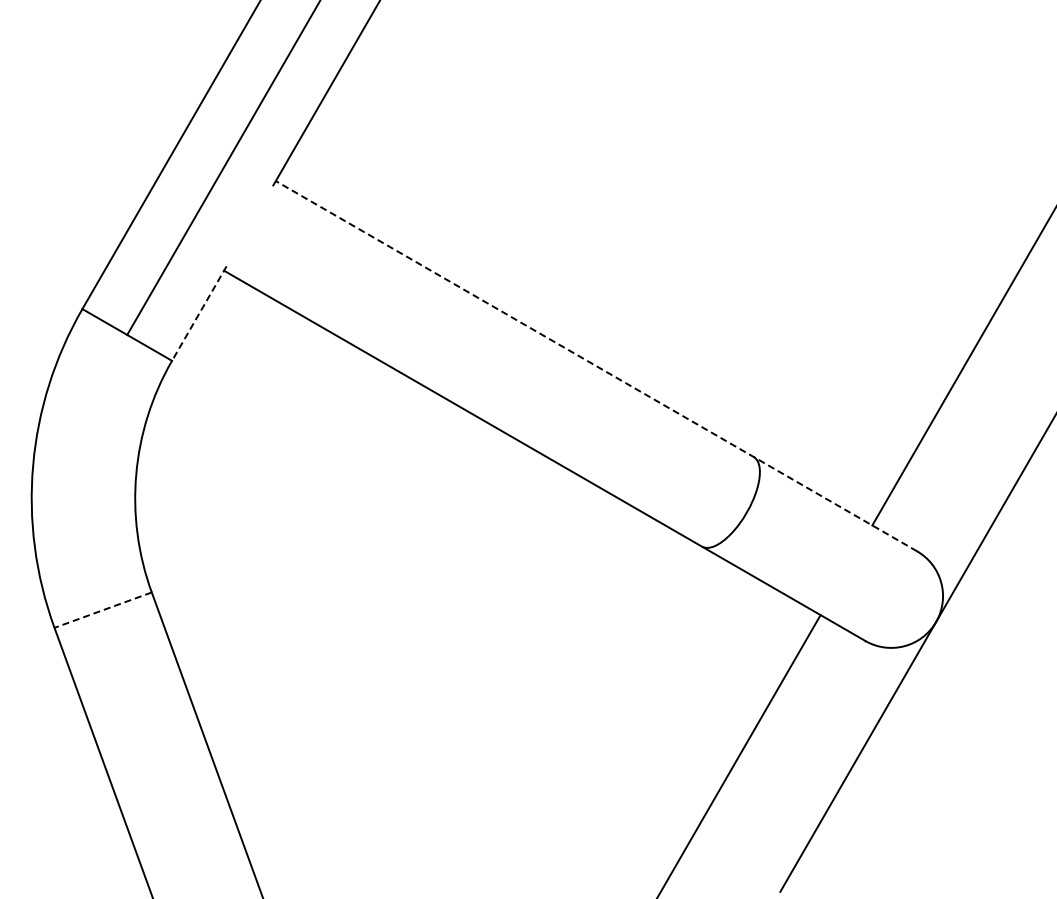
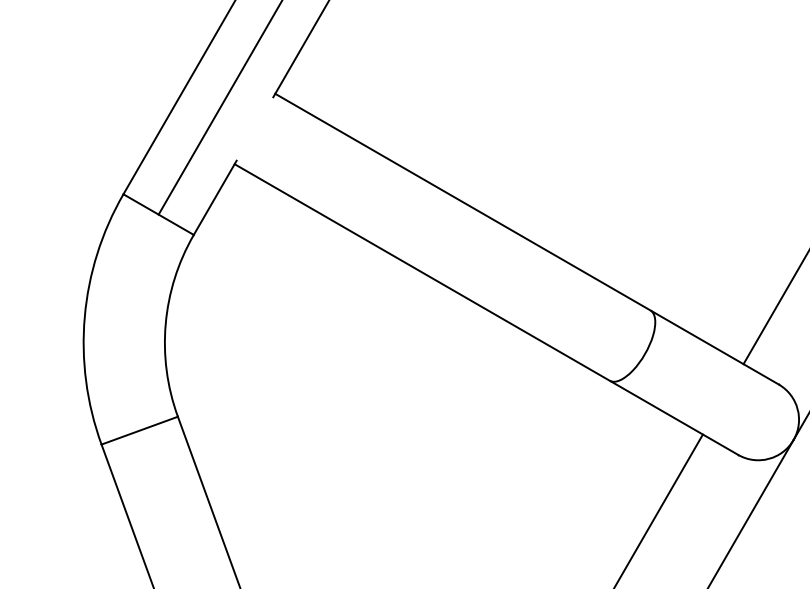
line: (199, 313) -> (215, 197), dashed -> solid
line: (596, 365) -> (527, 238), dashed -> solid
line: (103, 610) -> (140, 430), dashed -> solid

